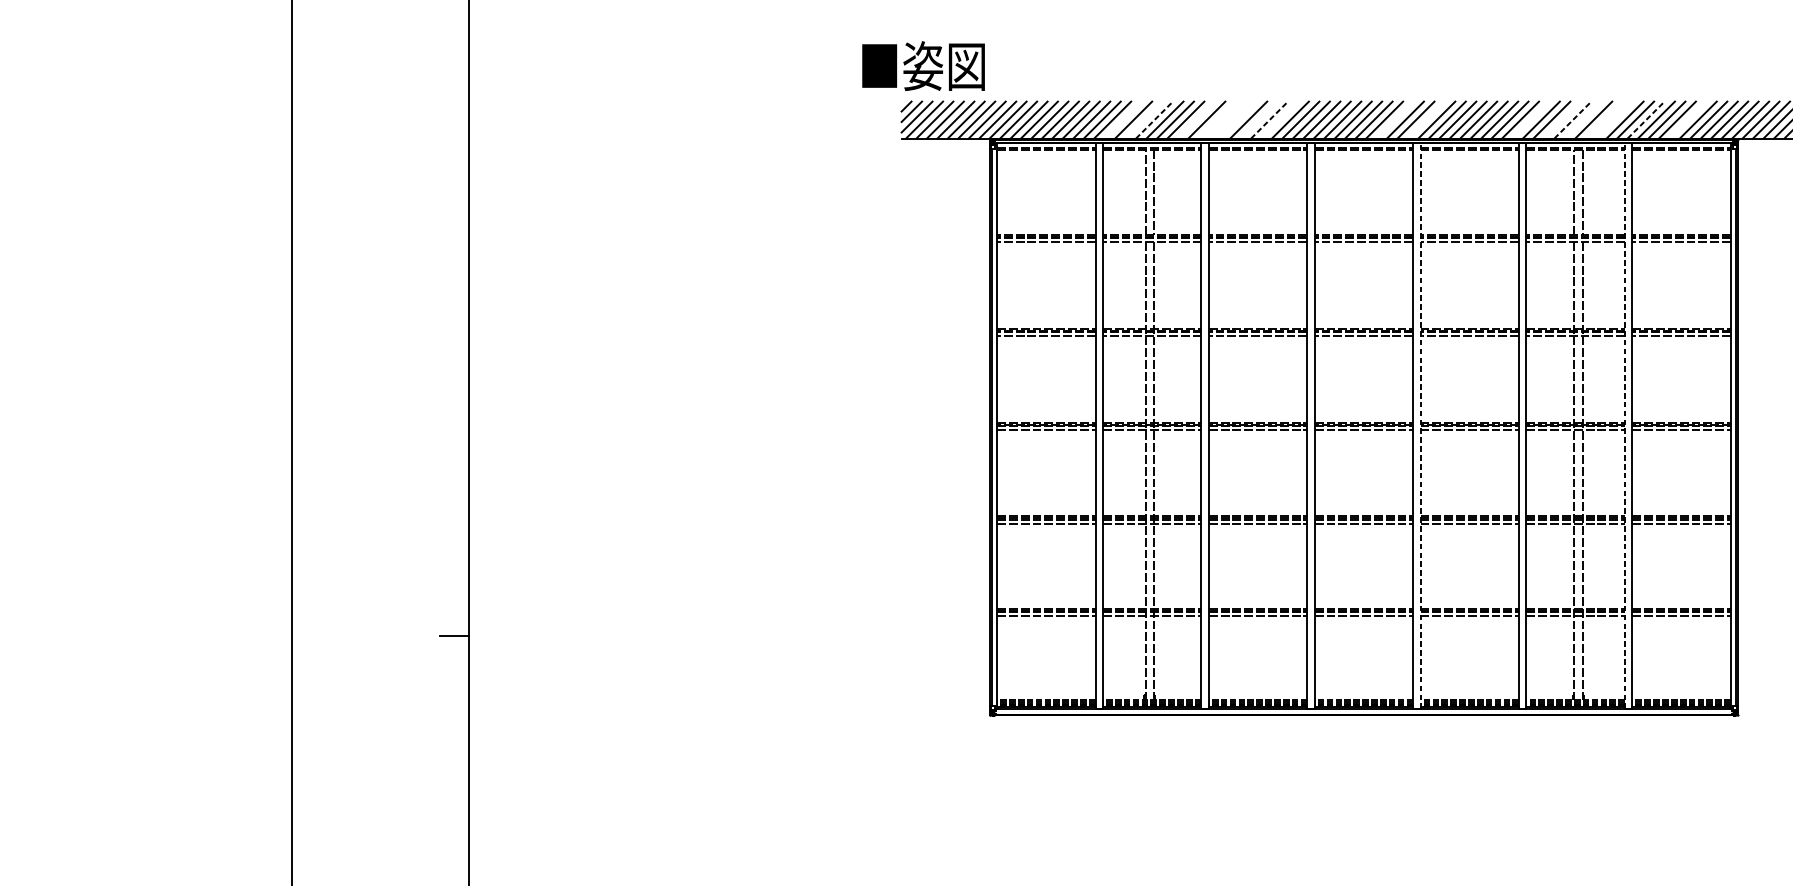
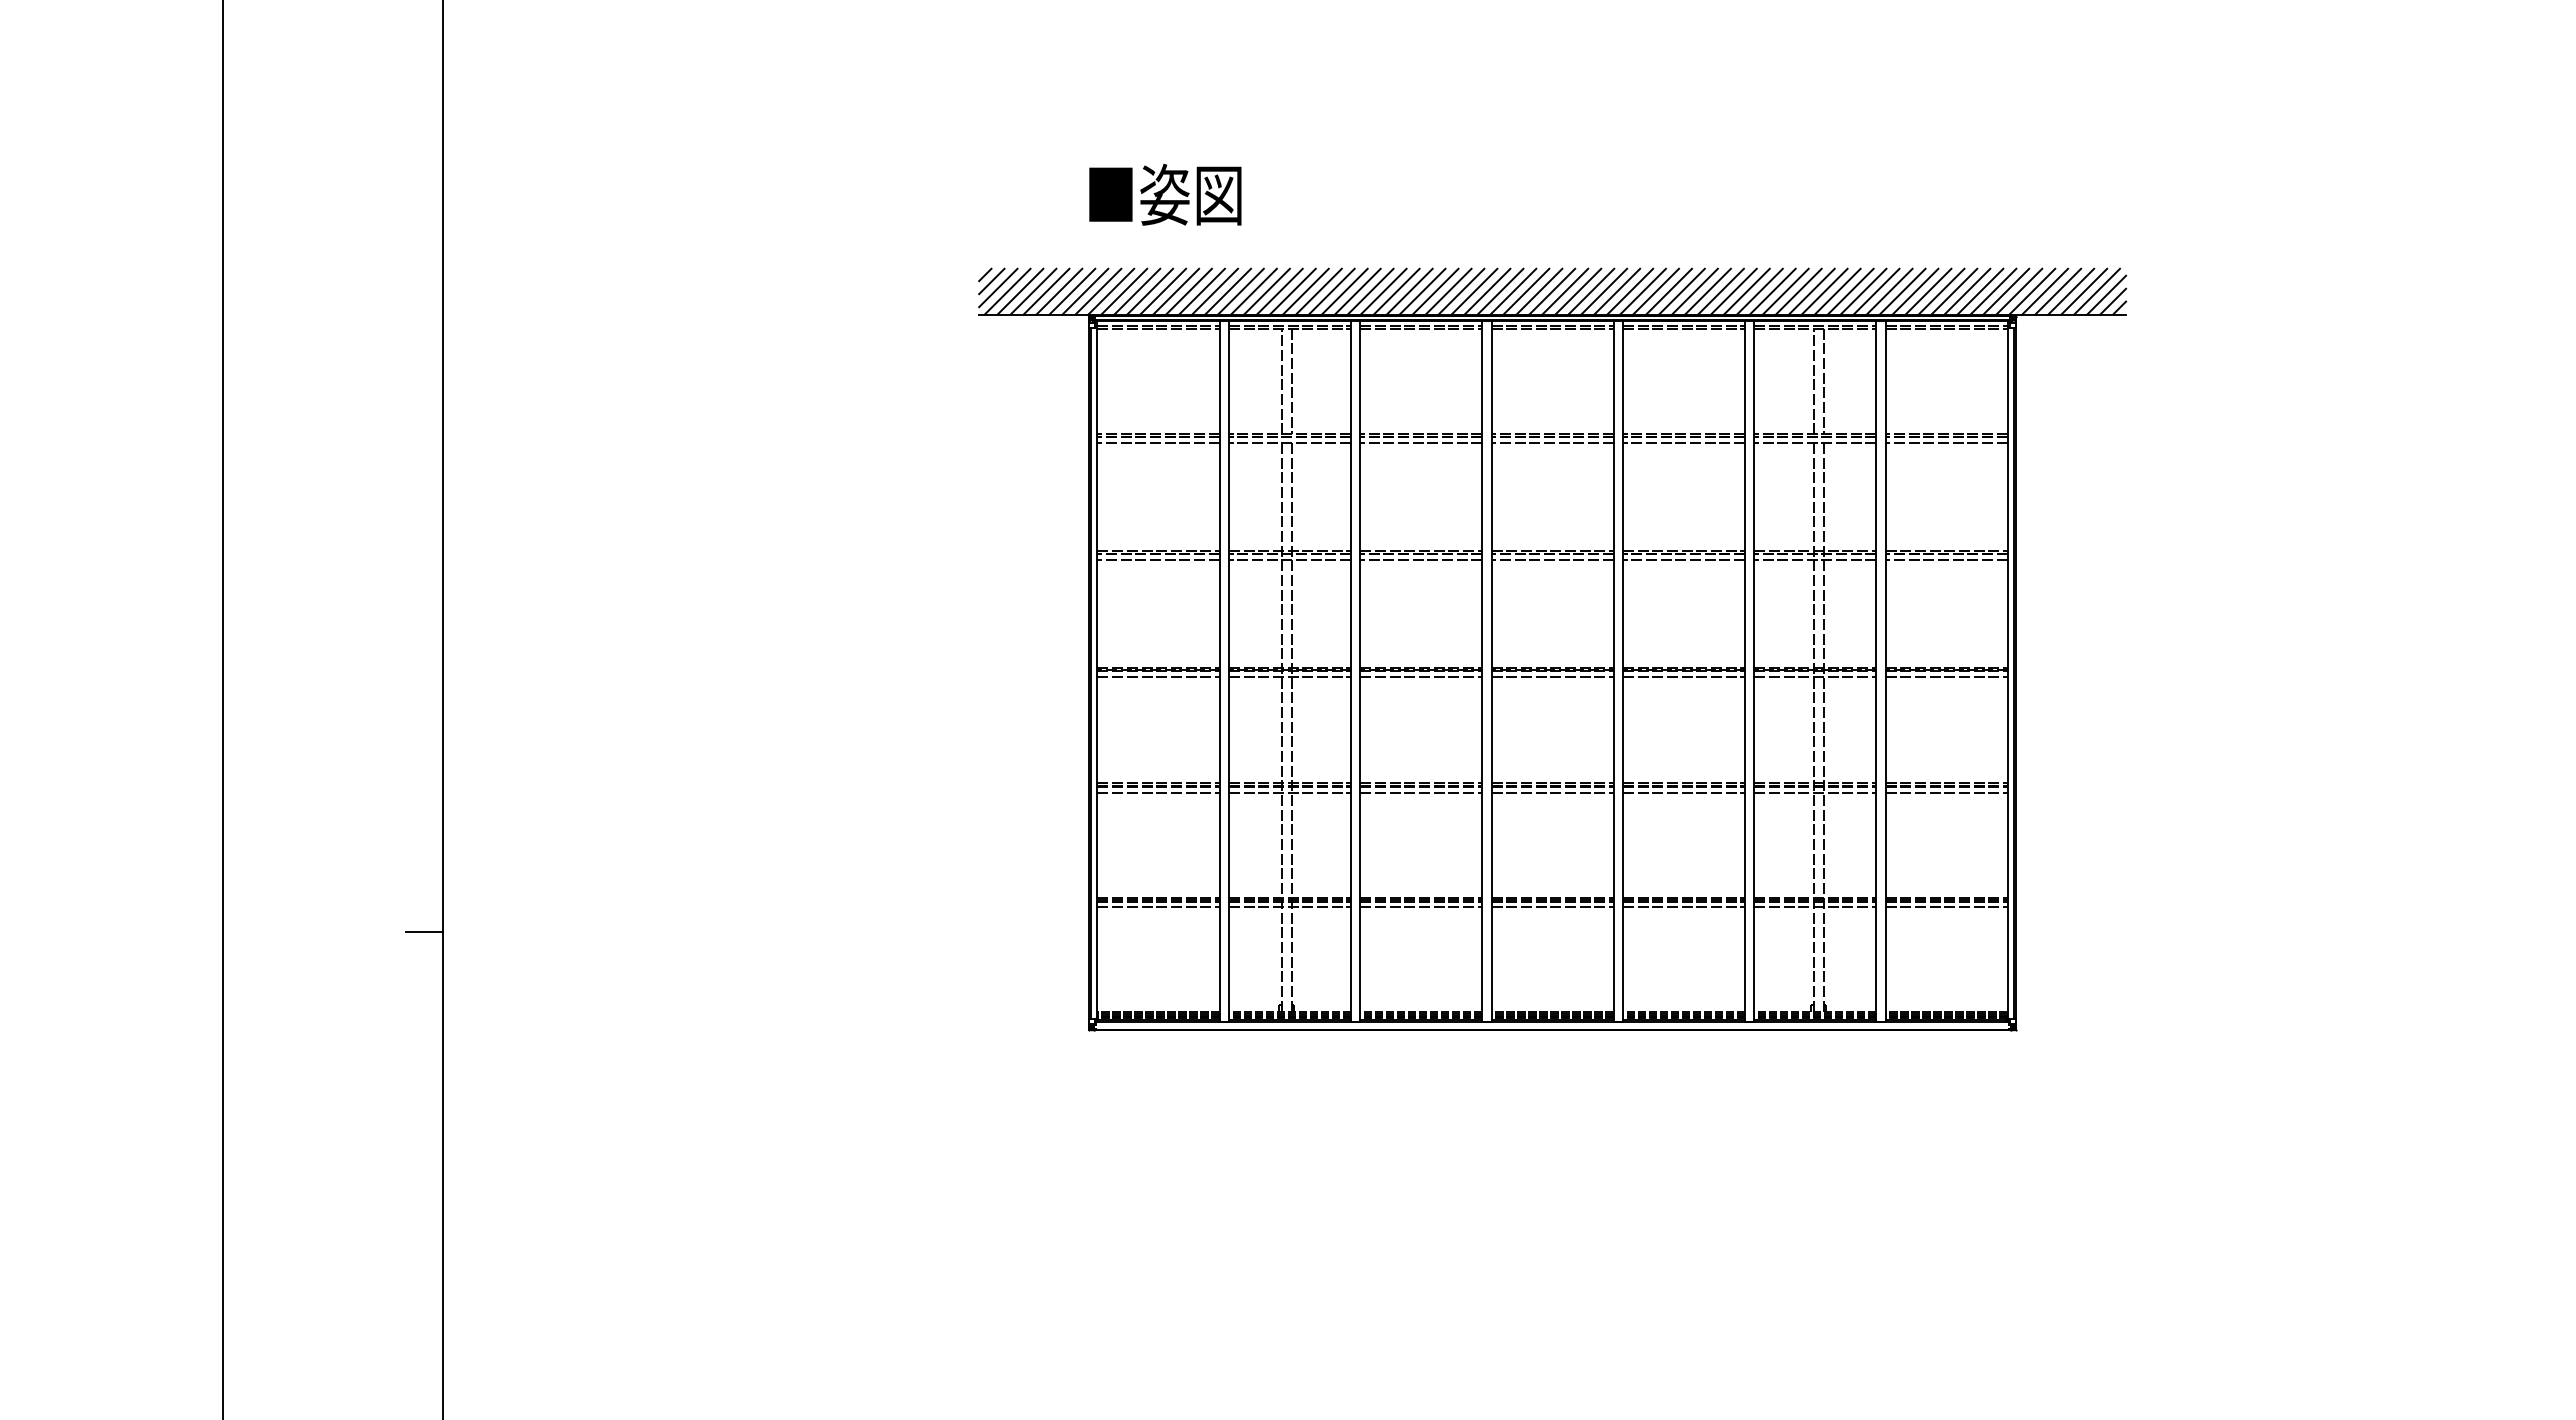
text: (923, 65) -> (1165, 194), moved
line: (1122, 119) -> (1253, 291), added
line: (1143, 119) -> (1279, 291), added
line: (1155, 119) -> (1293, 291), dashed -> solid
line: (1196, 119) -> (1344, 291), added
line: (1217, 119) -> (1370, 291), added
line: (1227, 119) -> (1383, 291), added
line: (1238, 119) -> (1396, 291), added
line: (1259, 119) -> (1422, 291), added
line: (1269, 119) -> (1435, 291), dashed -> solid
line: (1280, 119) -> (1448, 291), added
line: (1395, 119) -> (1591, 291), added
line: (1426, 119) -> (1630, 291), added
line: (1530, 119) -> (1759, 291), added
line: (1562, 119) -> (1798, 291), added
line: (1573, 119) -> (1812, 291), dashed -> solid
line: (1583, 119) -> (1824, 291), added
line: (1604, 119) -> (1850, 291), added
line: (1614, 119) -> (1863, 291), added
line: (1646, 119) -> (1902, 291), dashed -> solid
line: (1687, 119) -> (1954, 291), added
line: (1420, 426) -> (1622, 671), dashed -> solid
line: (1625, 426) -> (1876, 671), dashed -> solid

